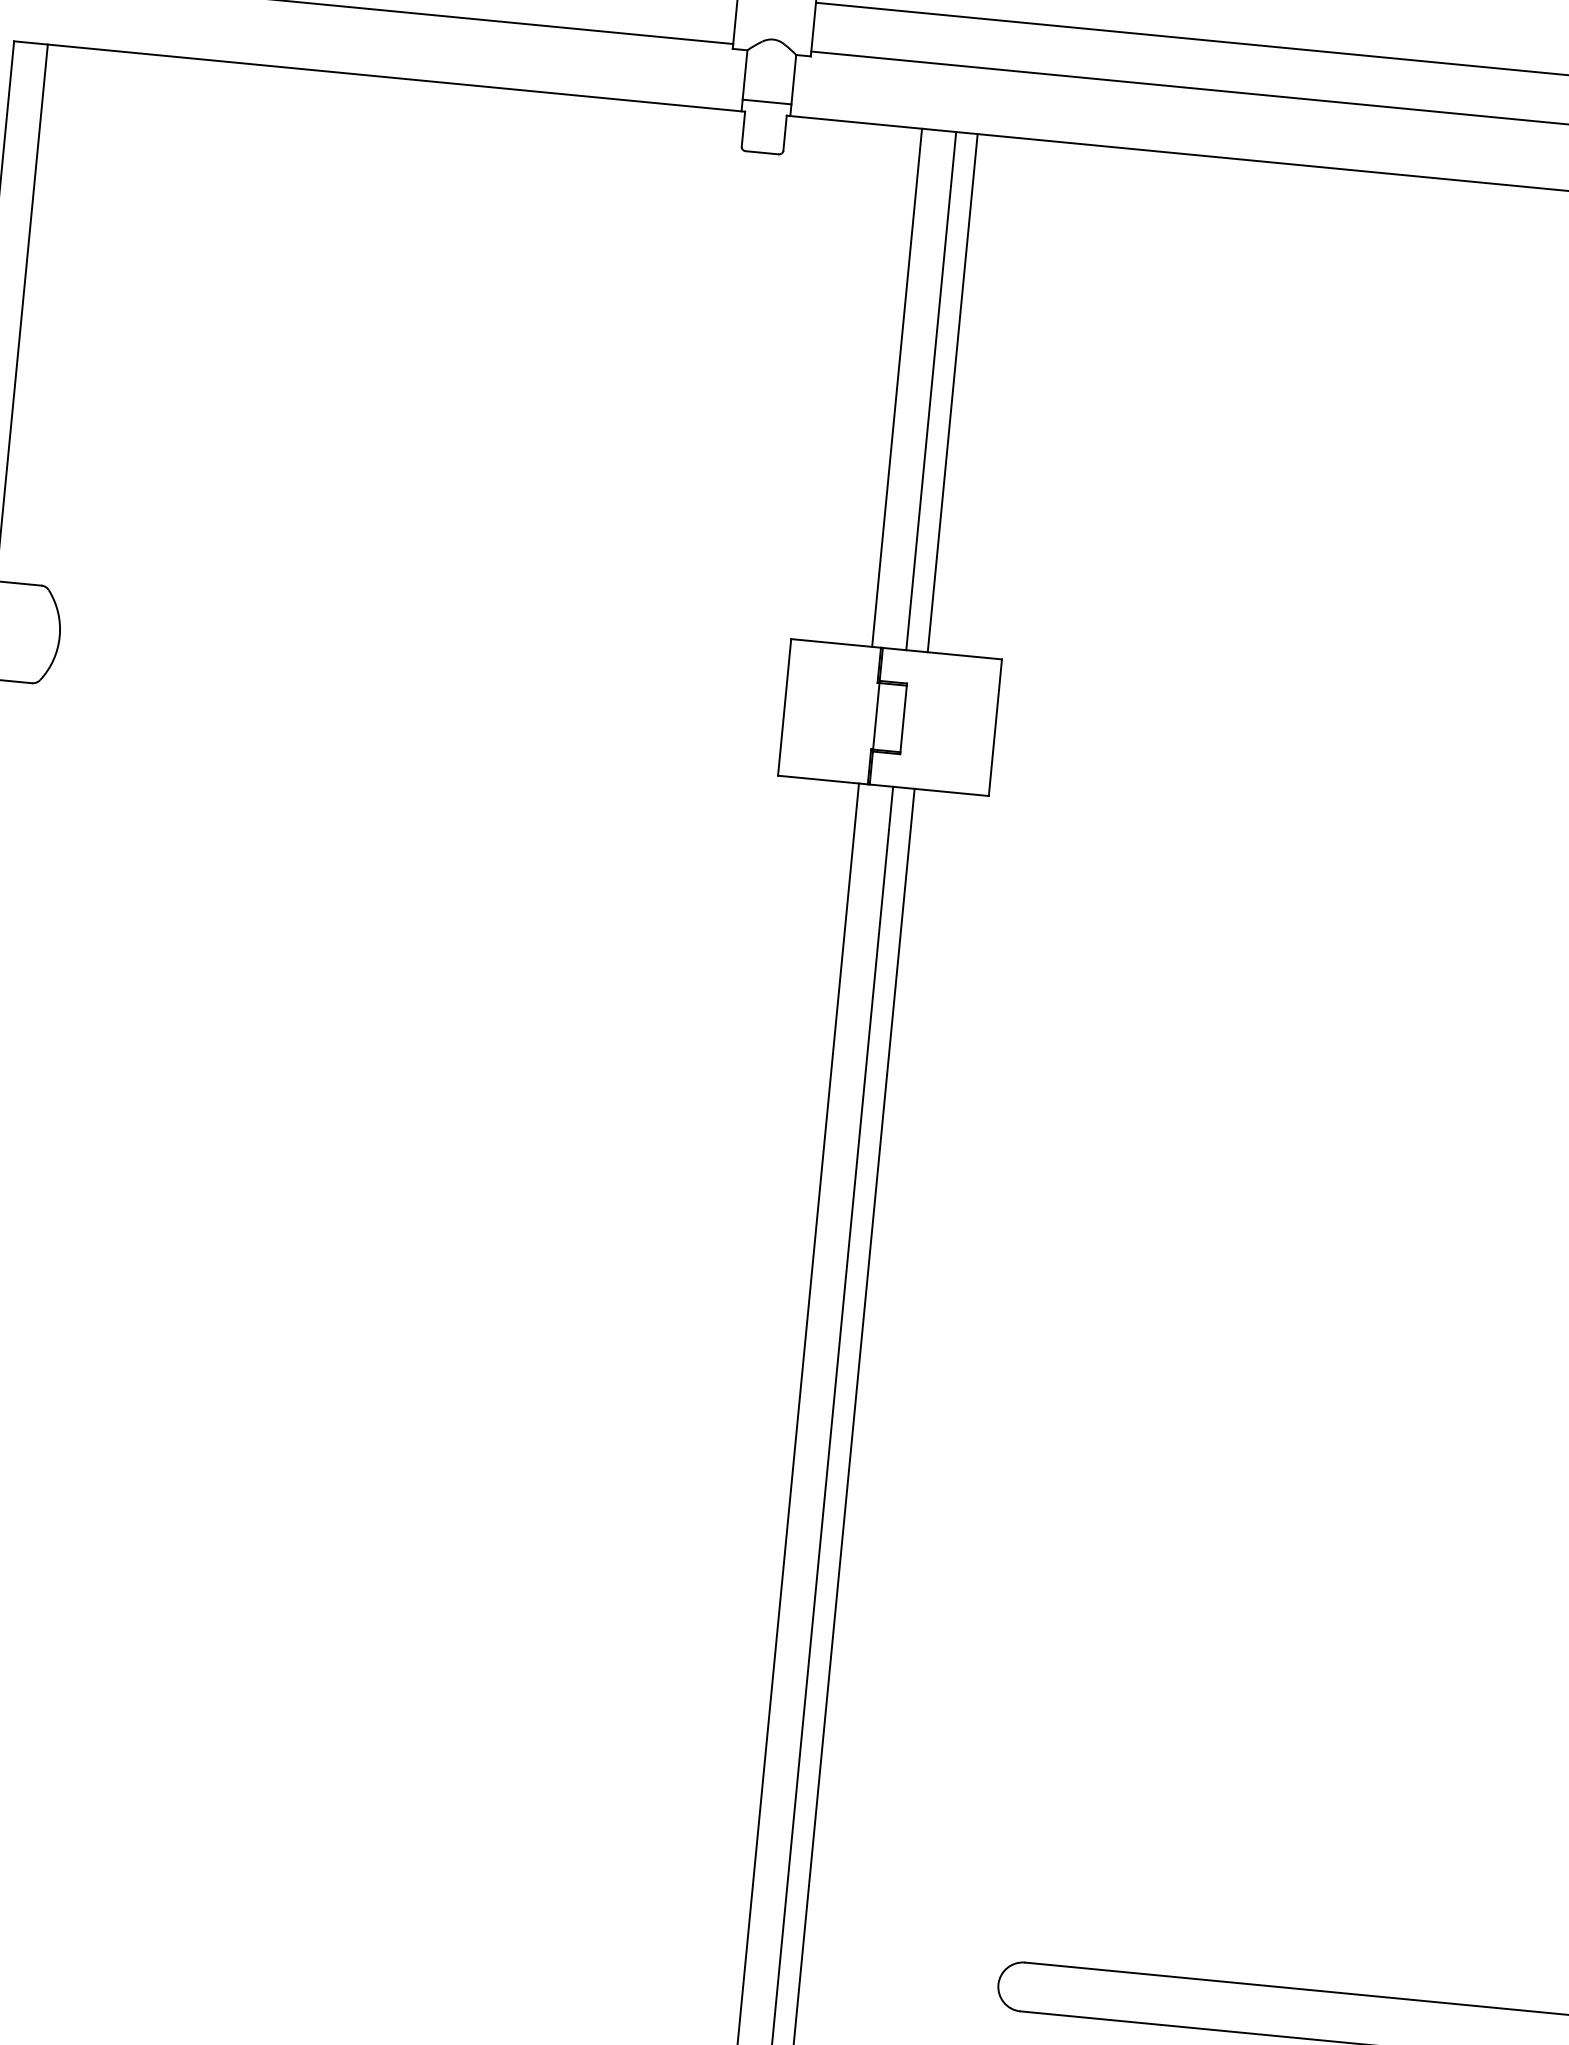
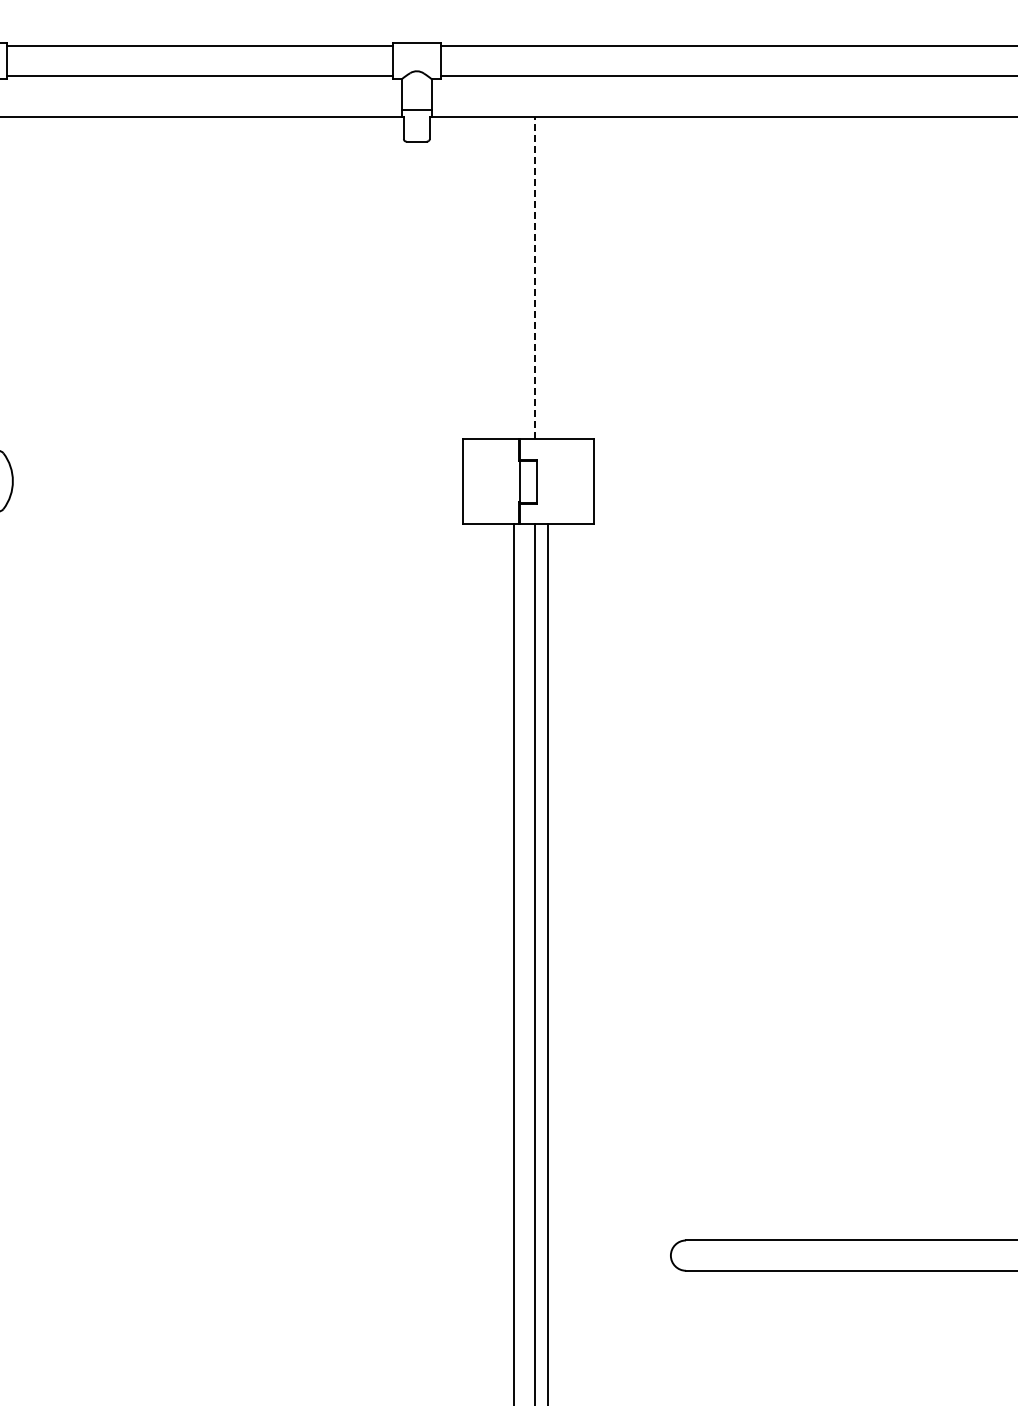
line: (896, 388) -> (513, 278), removed
line: (932, 389) -> (535, 277), solid -> dashed
line: (952, 393) -> (548, 278), removed

